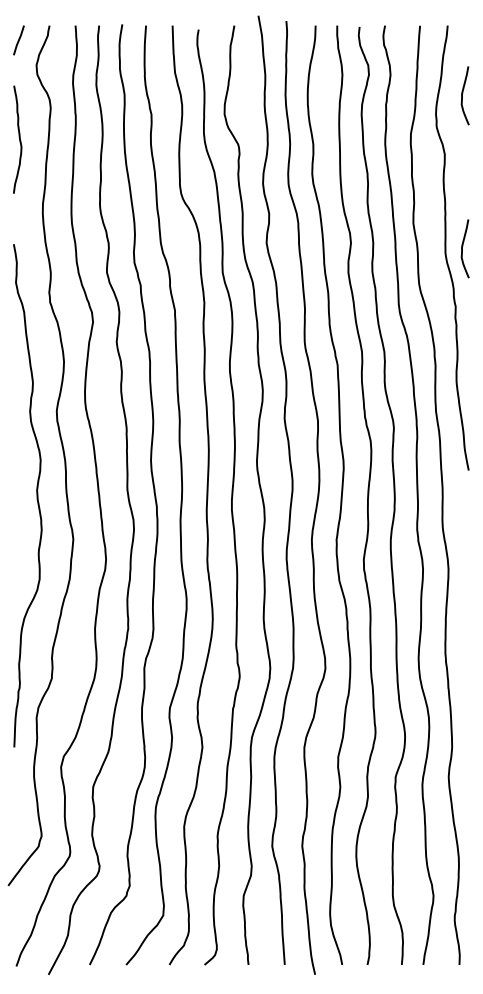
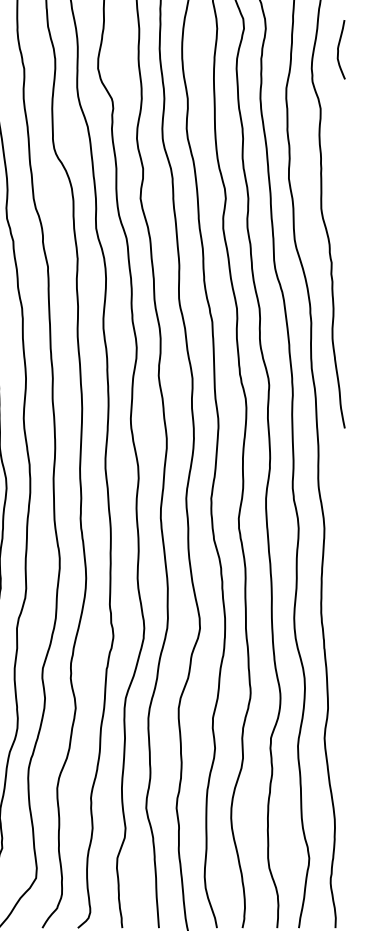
curve: (462, 248) -> (338, 204), removed

